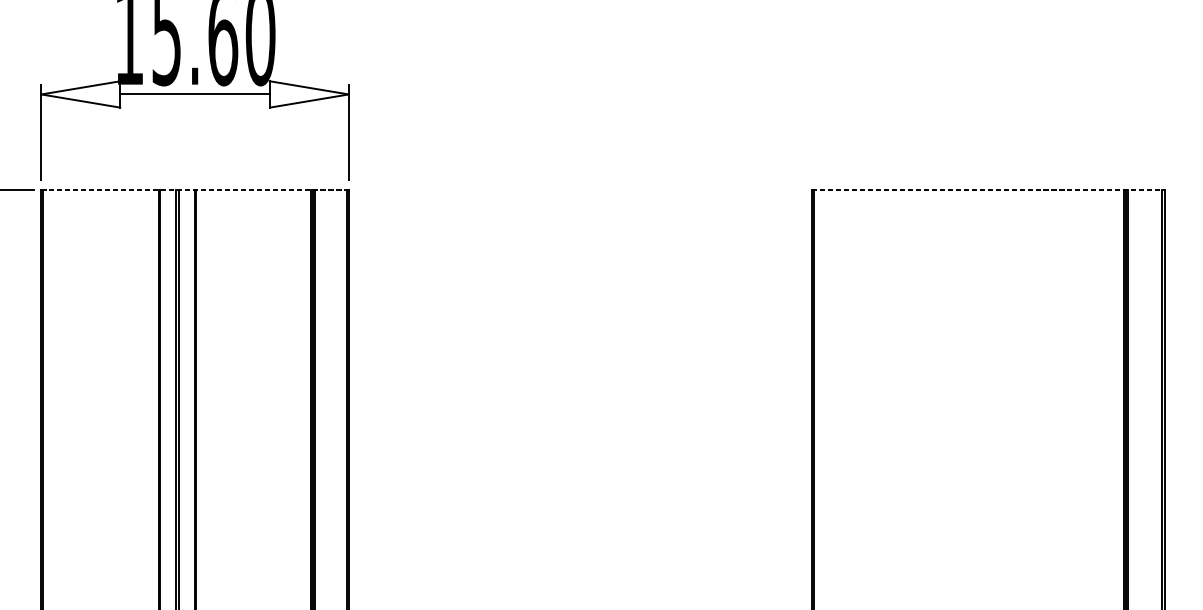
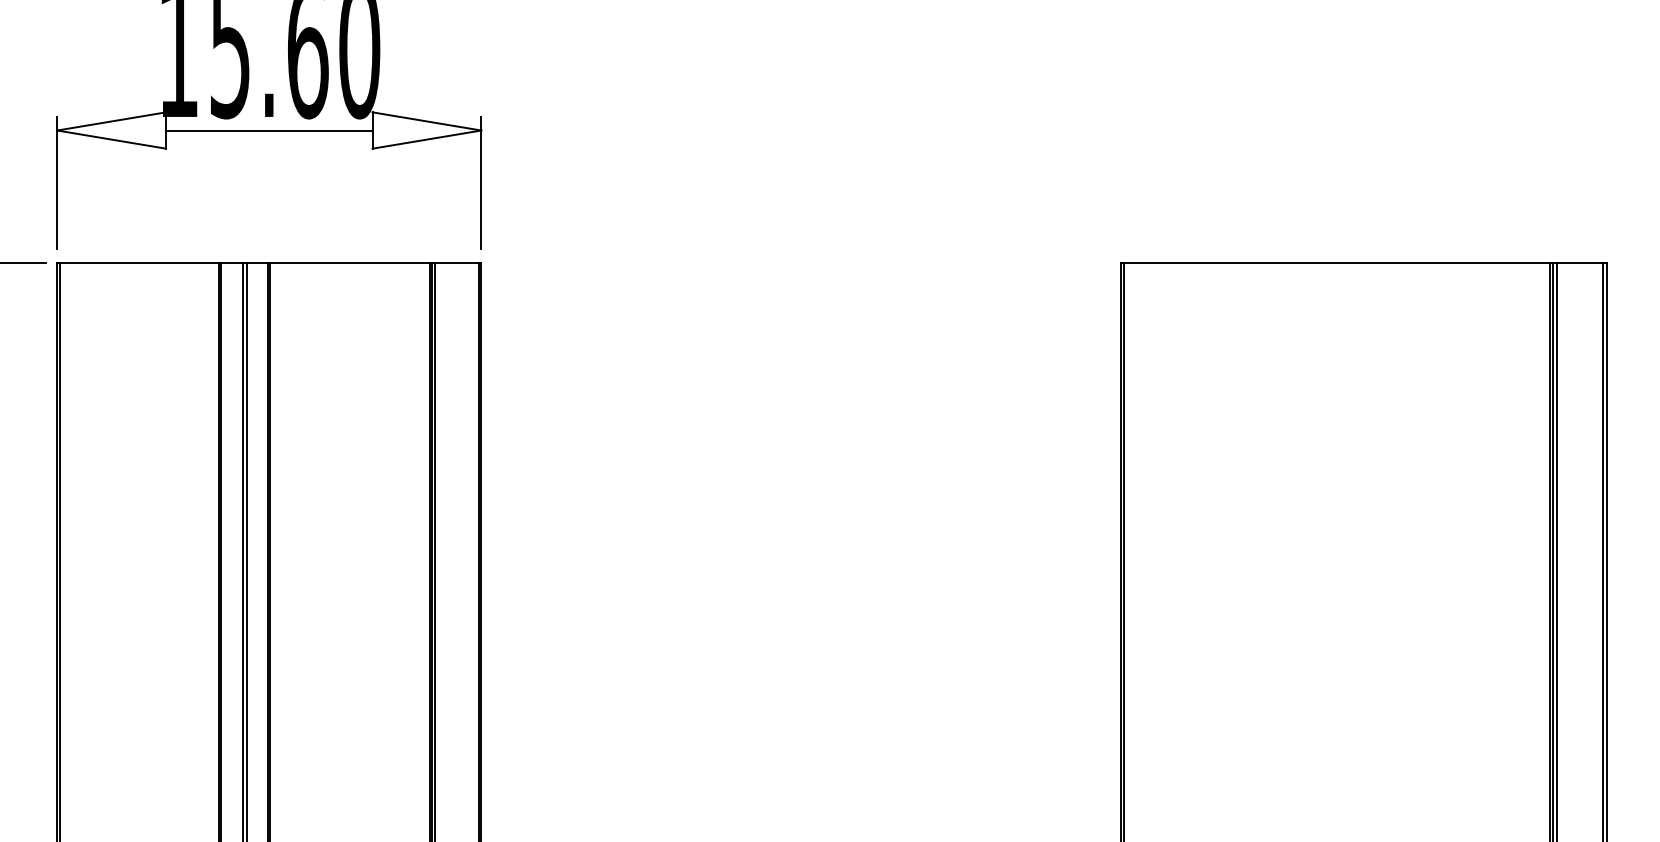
line: (195, 190) -> (269, 262), dashed -> solid
line: (988, 190) -> (1364, 262), dashed -> solid

